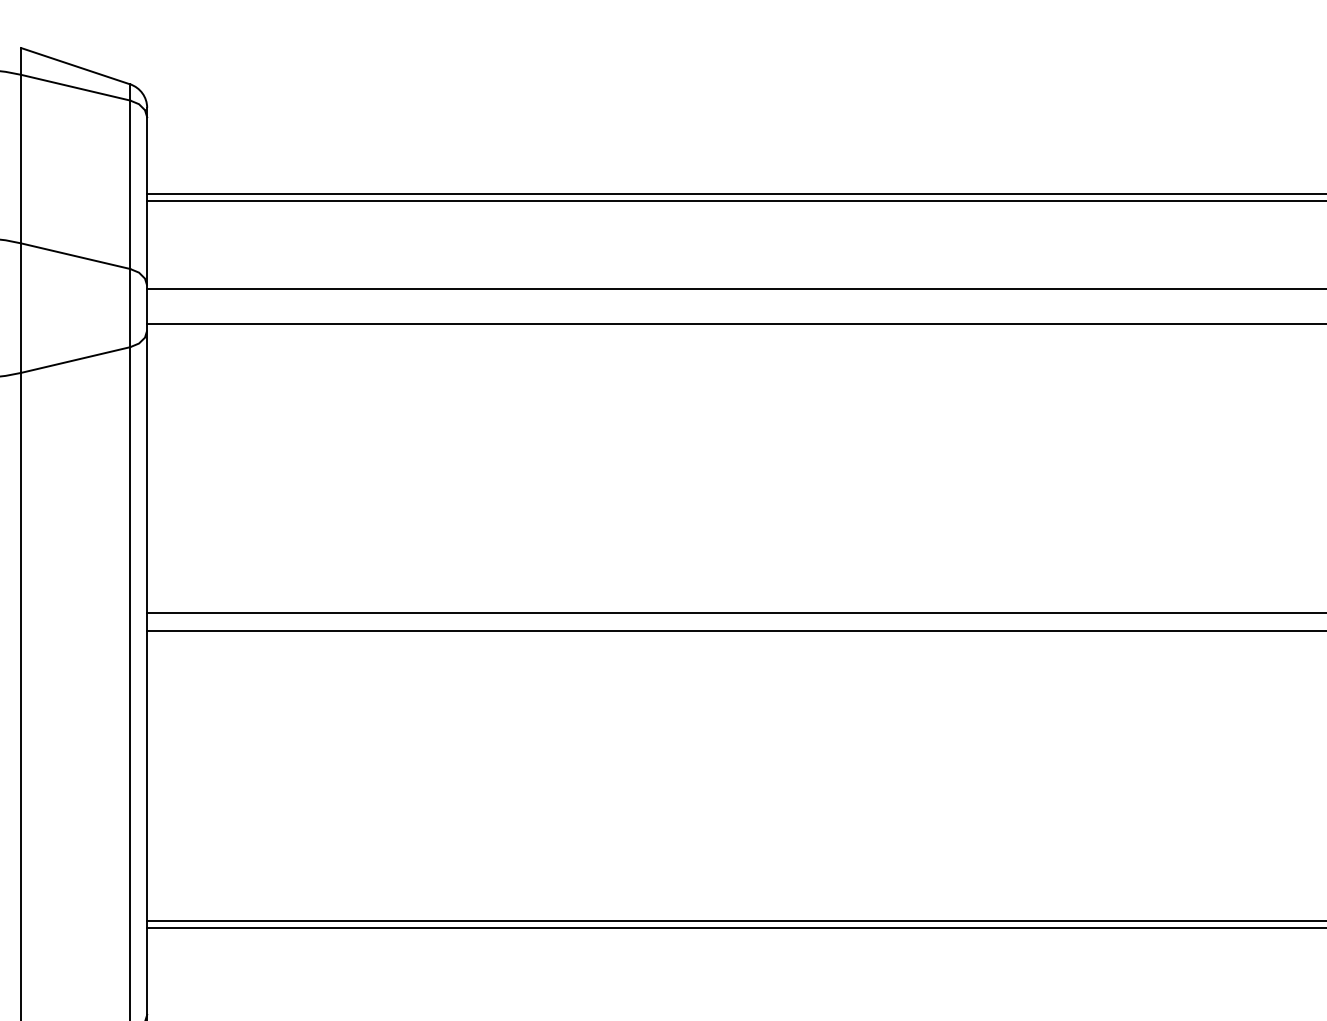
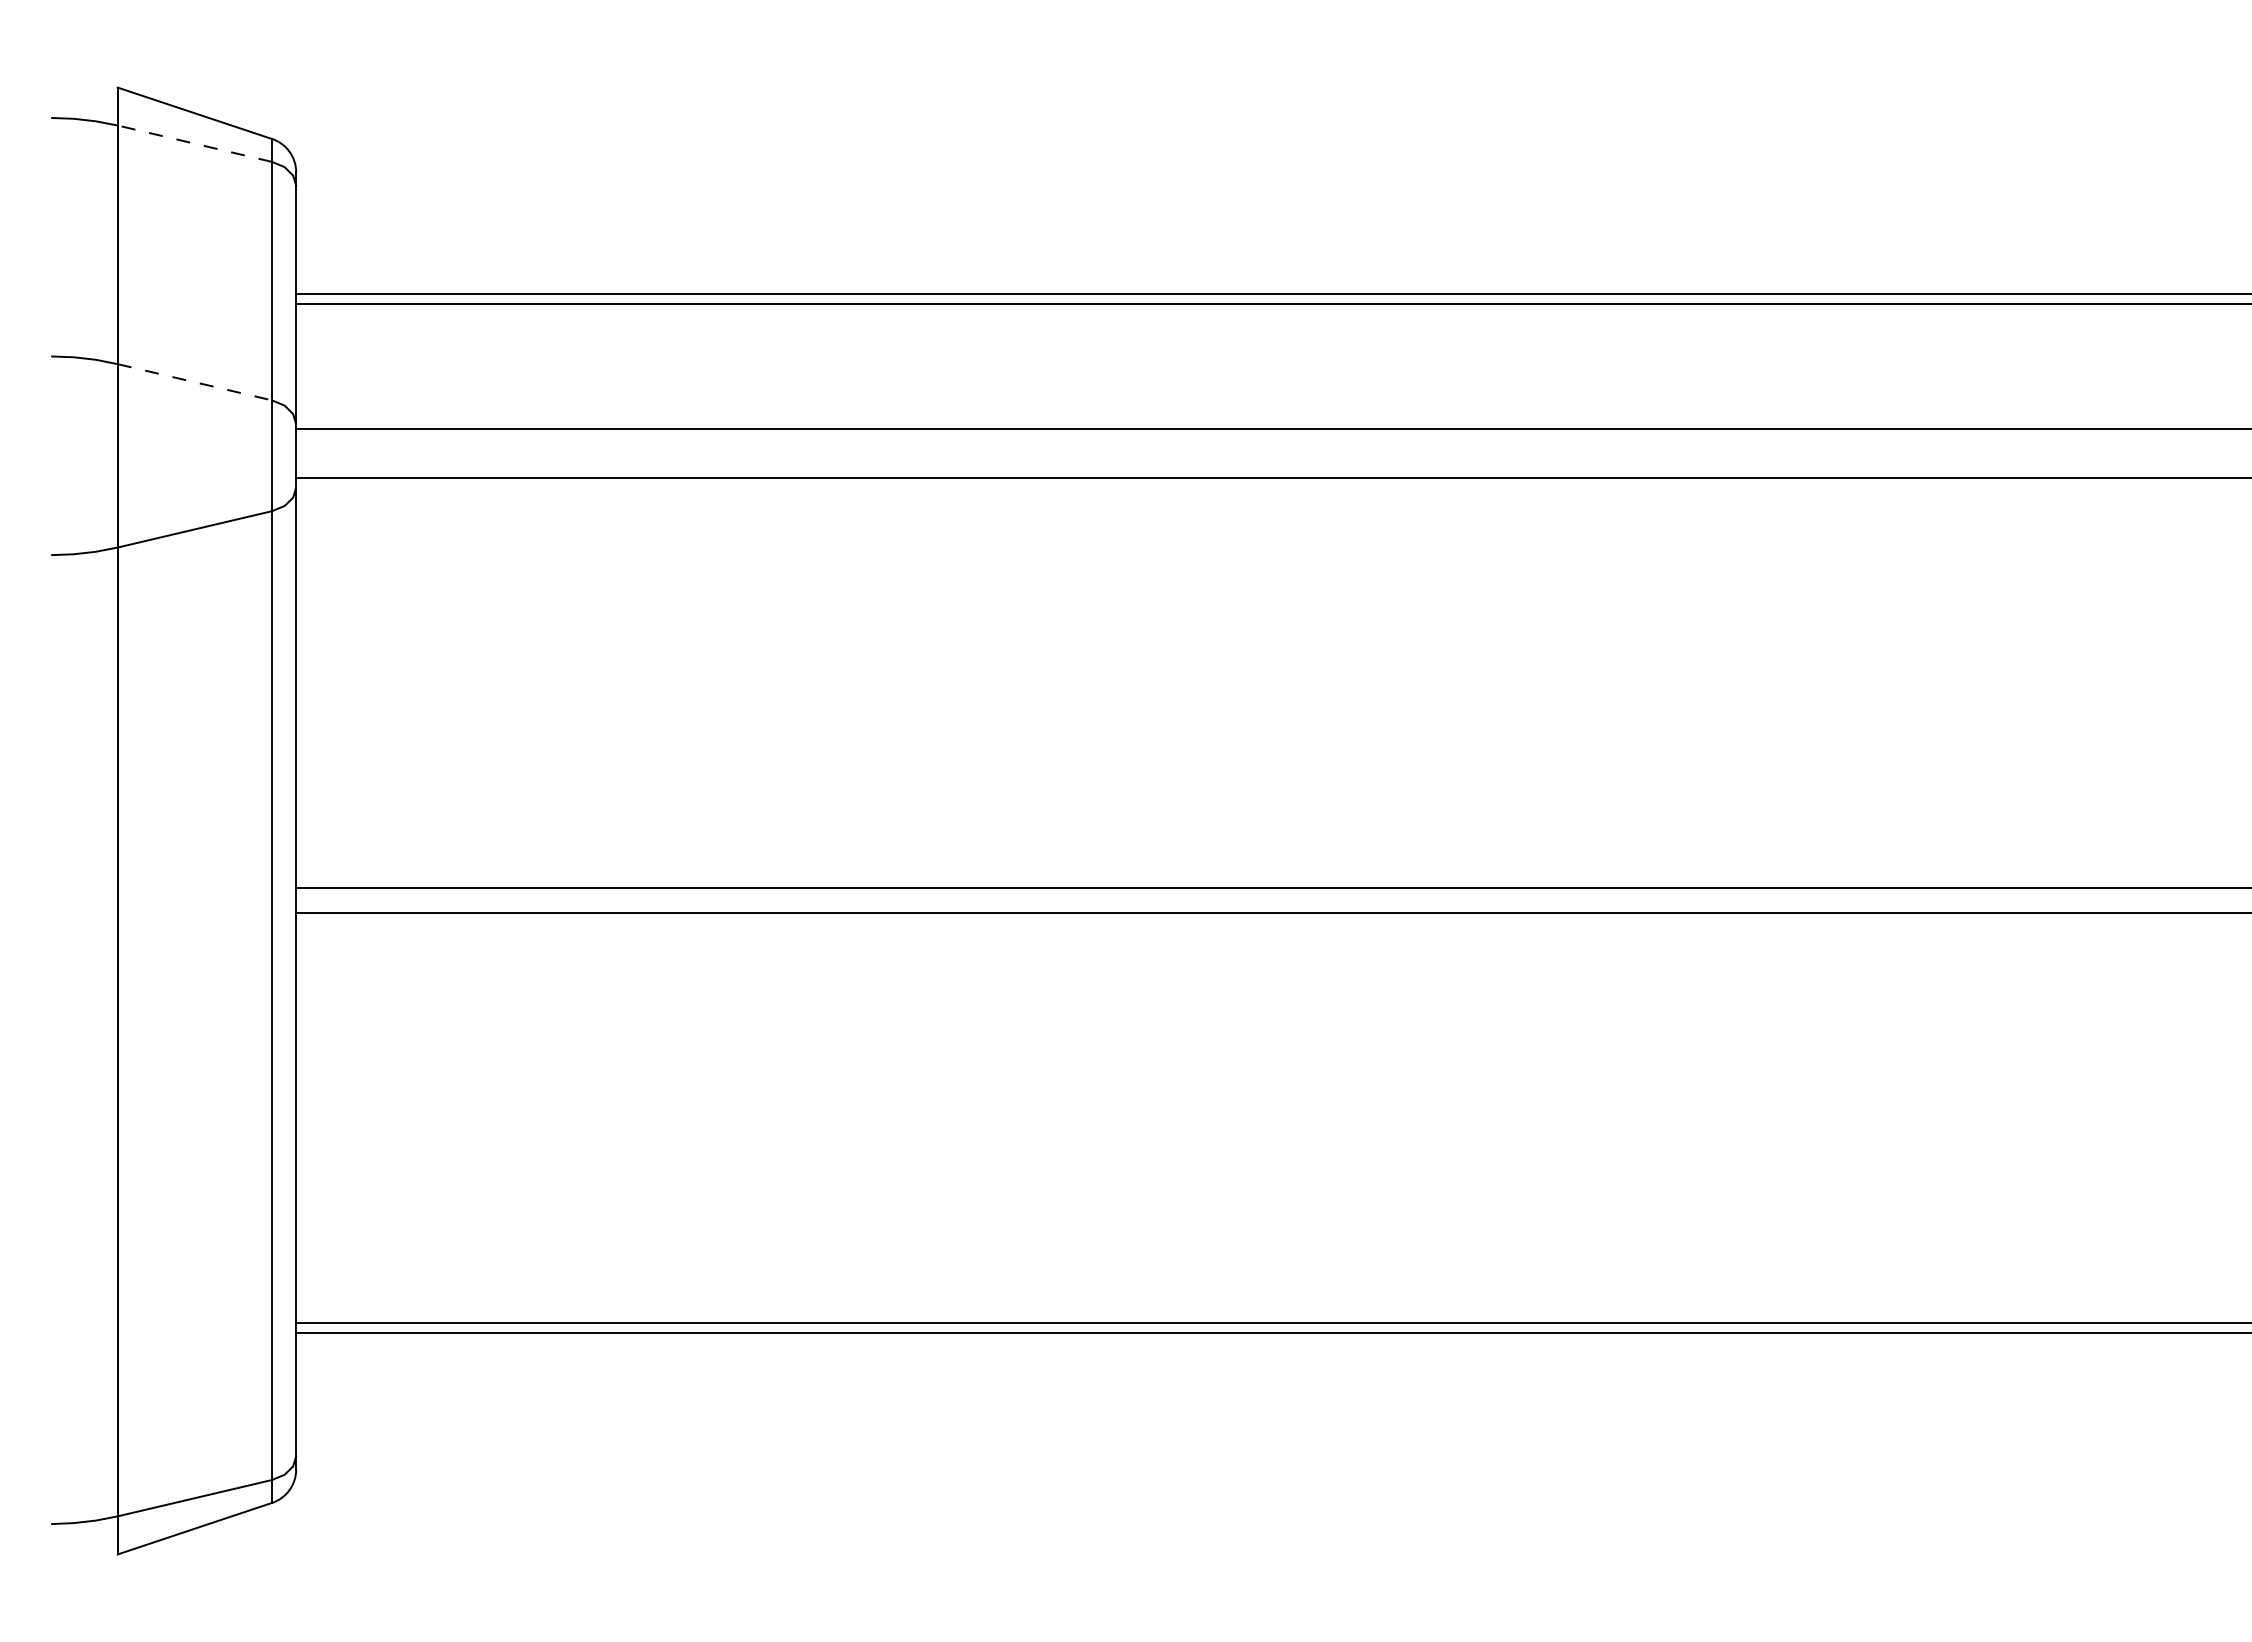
line: (75, 87) -> (194, 143), solid -> dashed
line: (76, 256) -> (195, 382), solid -> dashed

